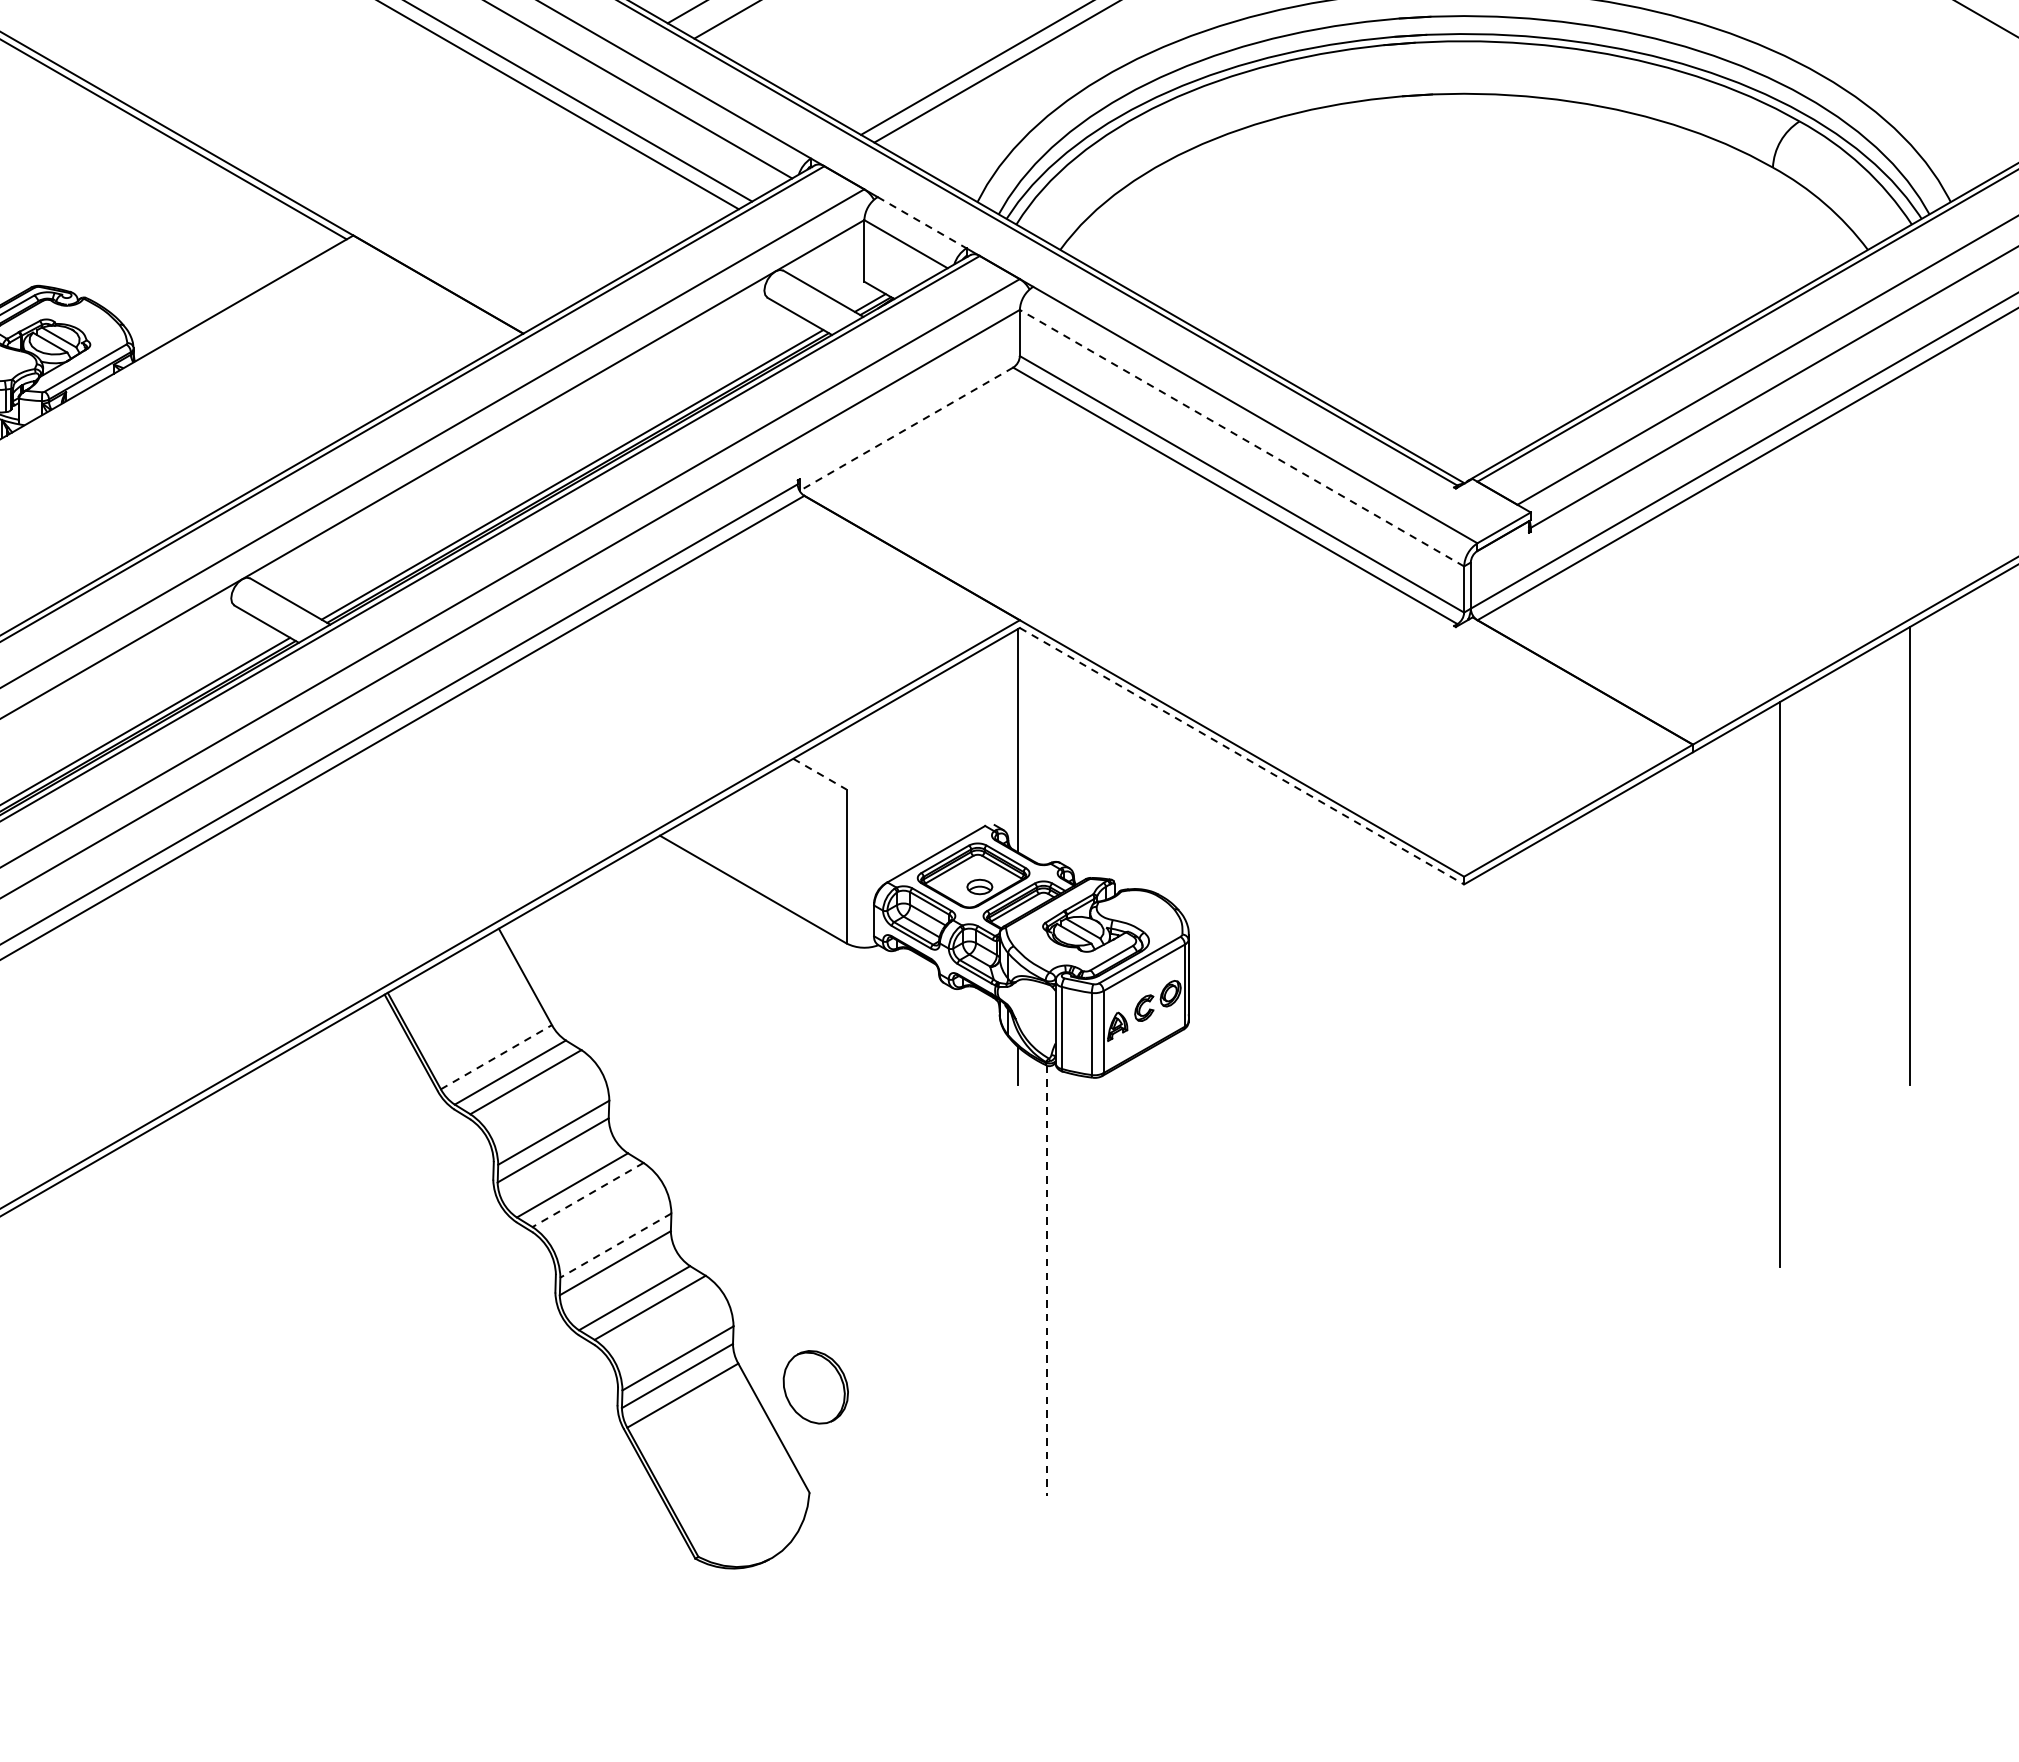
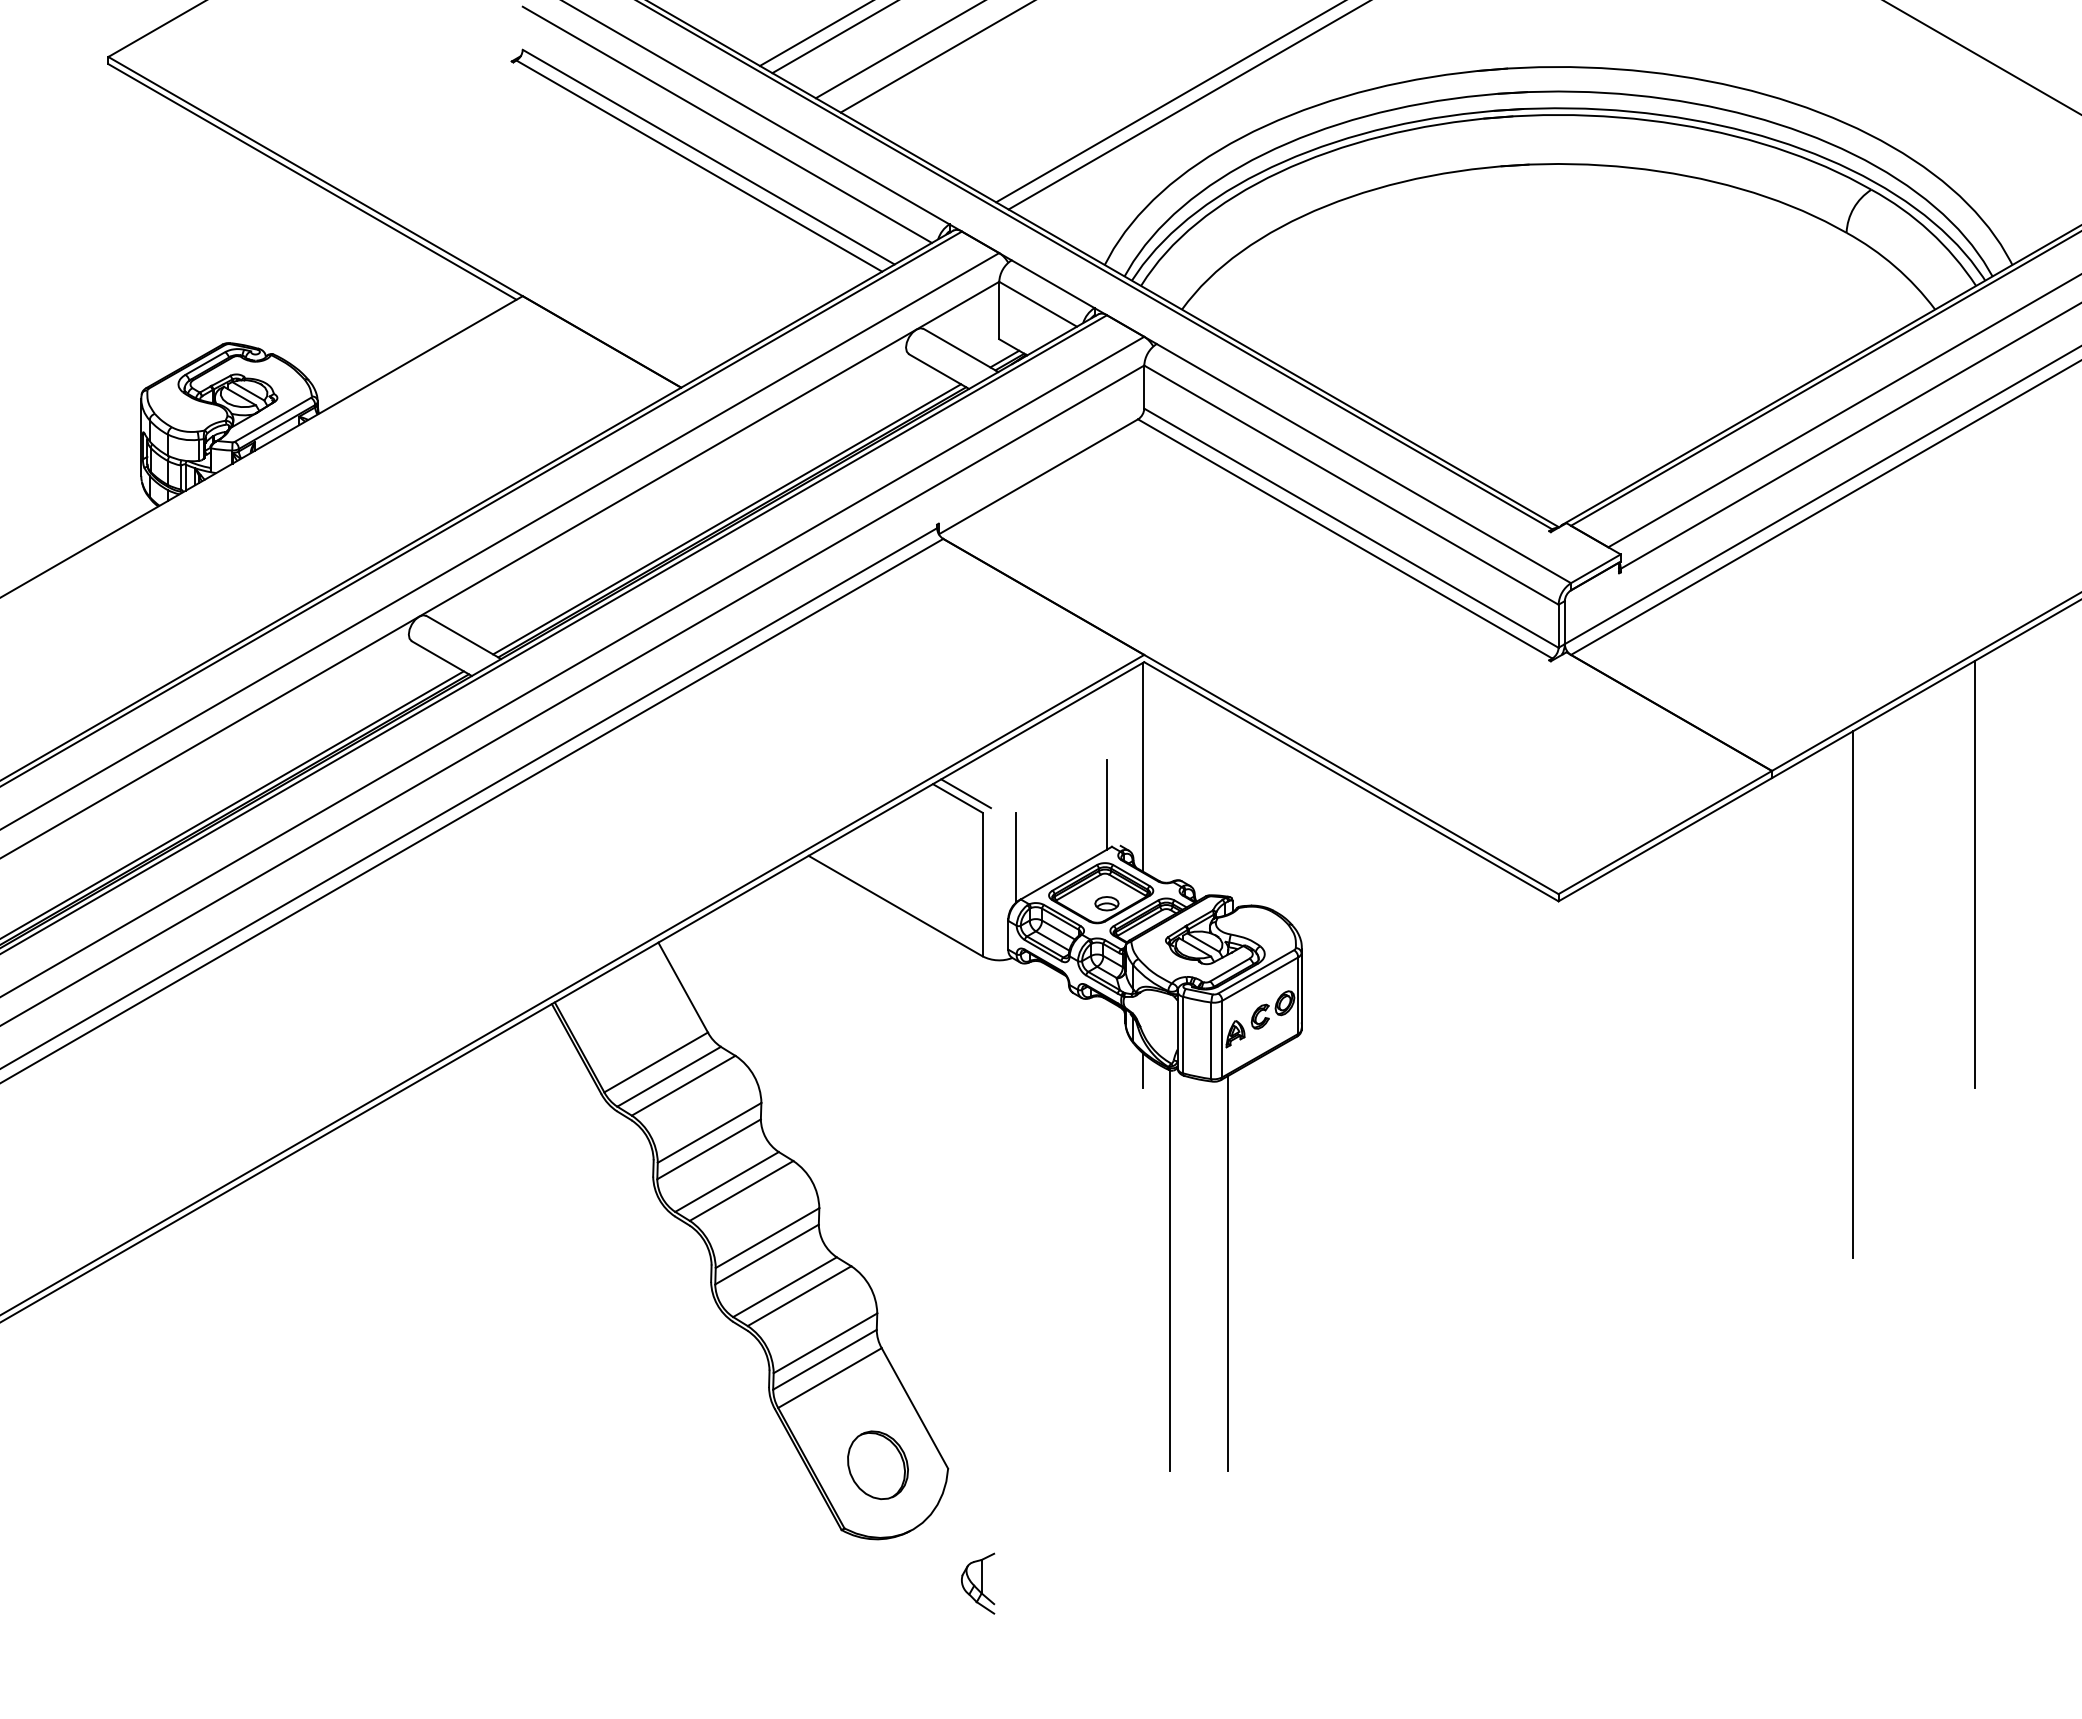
line: (922, 223) -> (1053, 284), dashed -> solid
line: (906, 428) -> (1038, 476), dashed -> solid
line: (1240, 437) -> (1350, 484), dashed -> solid
line: (1242, 757) -> (1351, 782), dashed -> solid
line: (828, 768) -> (965, 793), added
line: (819, 774) -> (957, 798), dashed -> solid
line: (979, 780) -> (1106, 804), added
line: (881, 837) -> (1015, 857), added
line: (496, 1057) -> (656, 1062), dashed -> solid
line: (587, 1194) -> (741, 1190), dashed -> solid
line: (615, 1245) -> (767, 1238), dashed -> solid
line: (1046, 1281) -> (1169, 1271), dashed -> solid
line: (1110, 1283) -> (1228, 1273), added
part: (815, 1386) -> (877, 1464), moved
part: (842, 1615) -> (978, 1583), added

